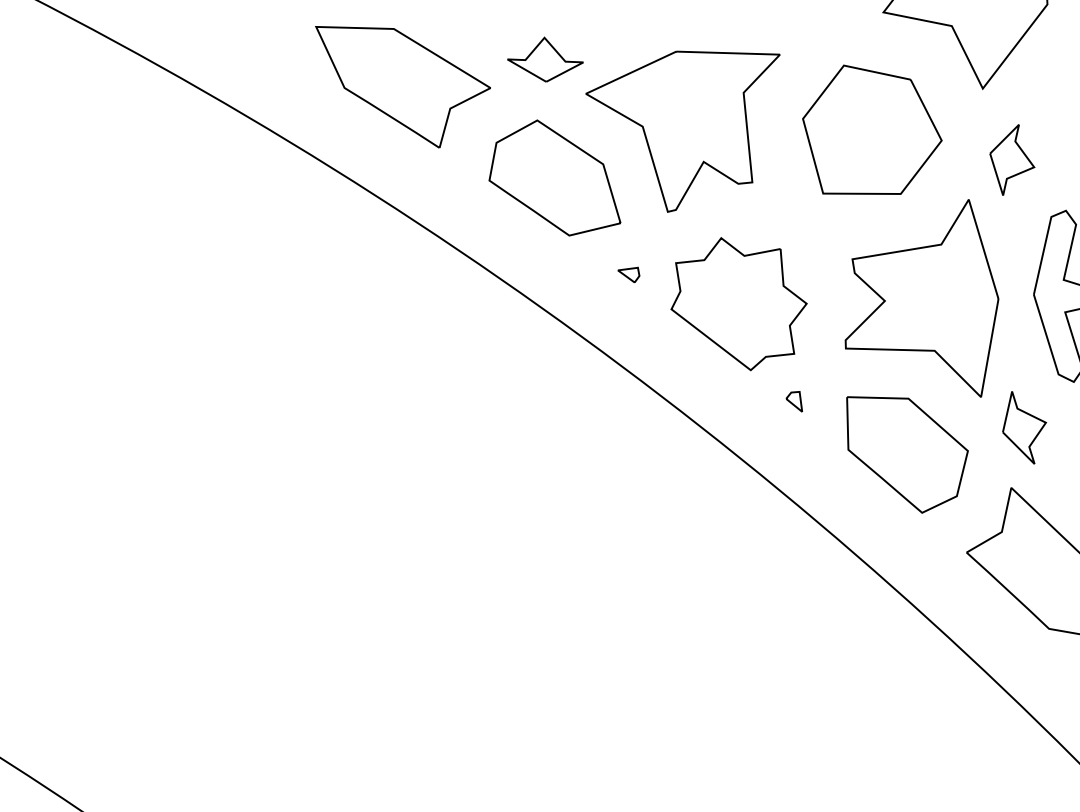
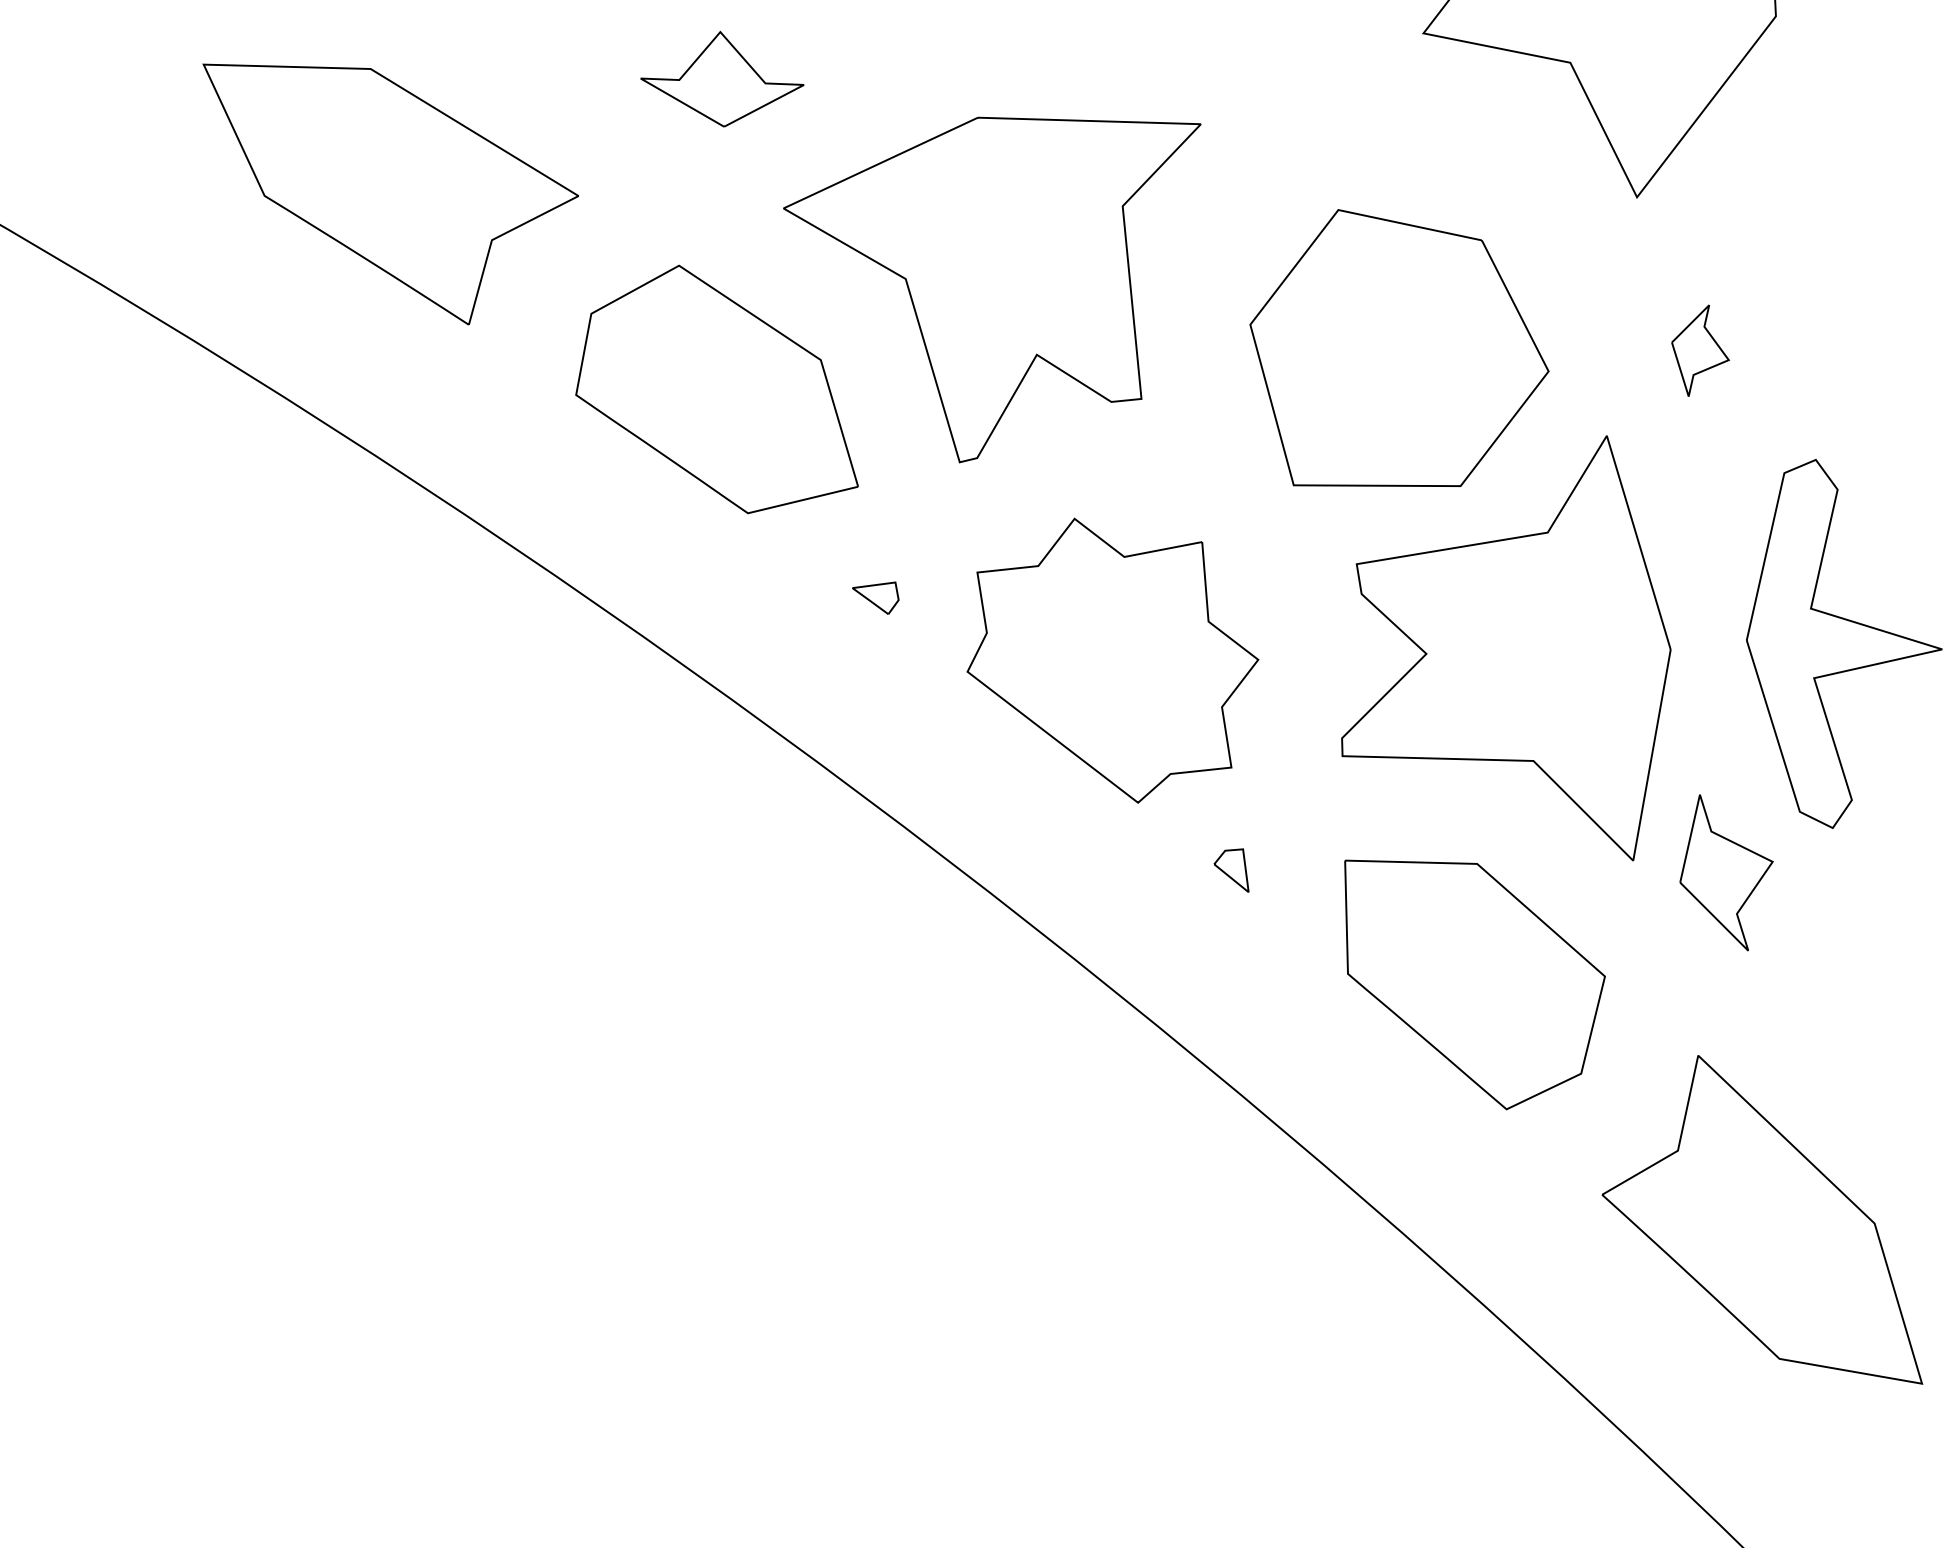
part: (545, 59) -> (722, 78), moved
part: (872, 129) -> (1399, 347), moved
part: (1012, 159) -> (1700, 349), size x0.6
part: (1024, 427) -> (1726, 872), moved

